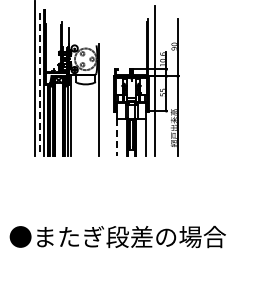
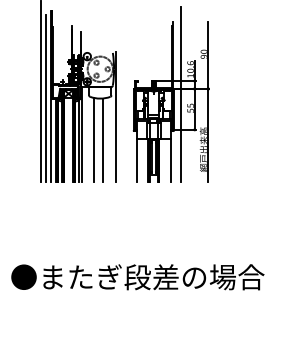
line: (39, 84) -> (46, 98), dashed -> solid
line: (80, 119) -> (94, 139), added
line: (87, 119) -> (102, 139), added
line: (117, 137) -> (137, 160), dashed -> solid

